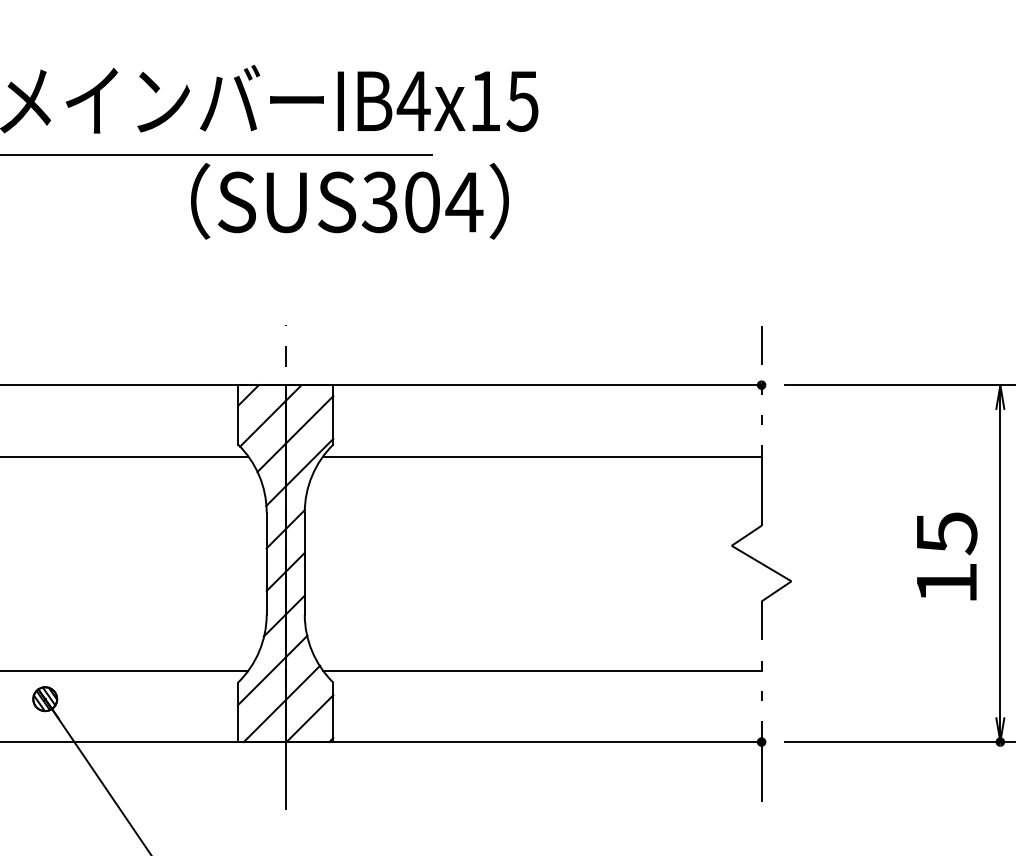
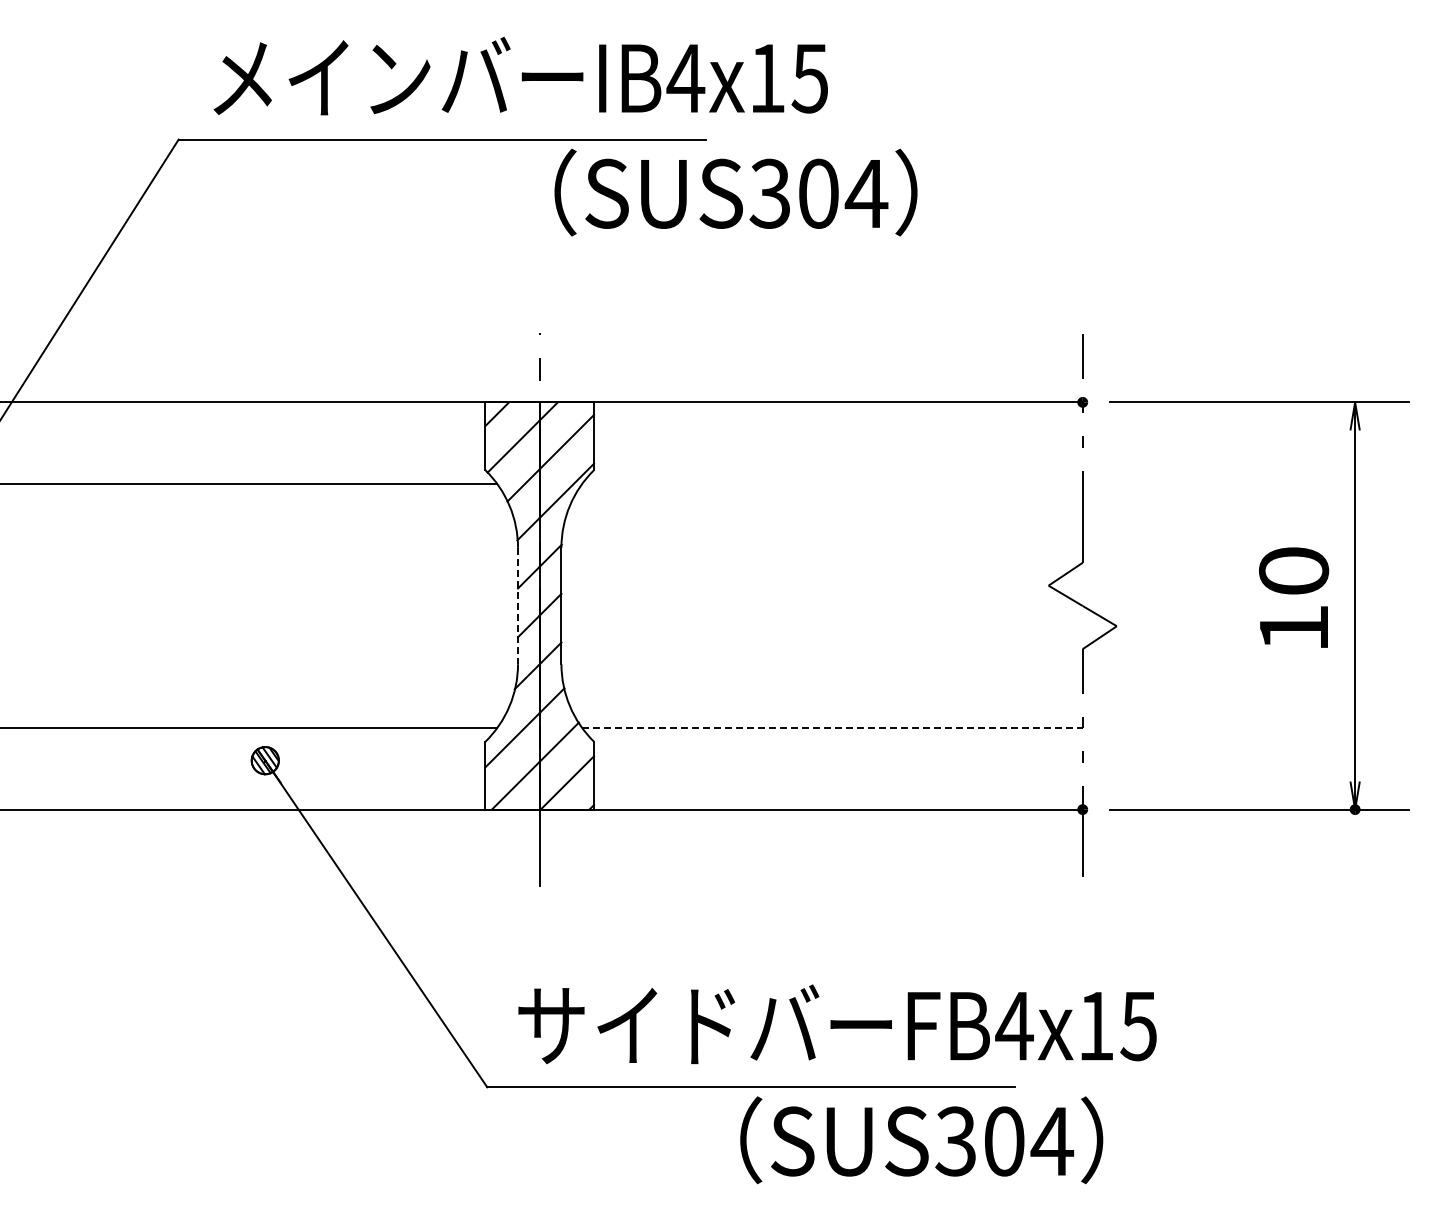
text: (349, 201) -> (735, 192), moved
line: (542, 456) -> (832, 483), removed
text: (947, 533) -> (1294, 571), 15 -> 10
line: (267, 564) -> (518, 606), solid -> dashed
line: (543, 670) -> (833, 728), solid -> dashed

